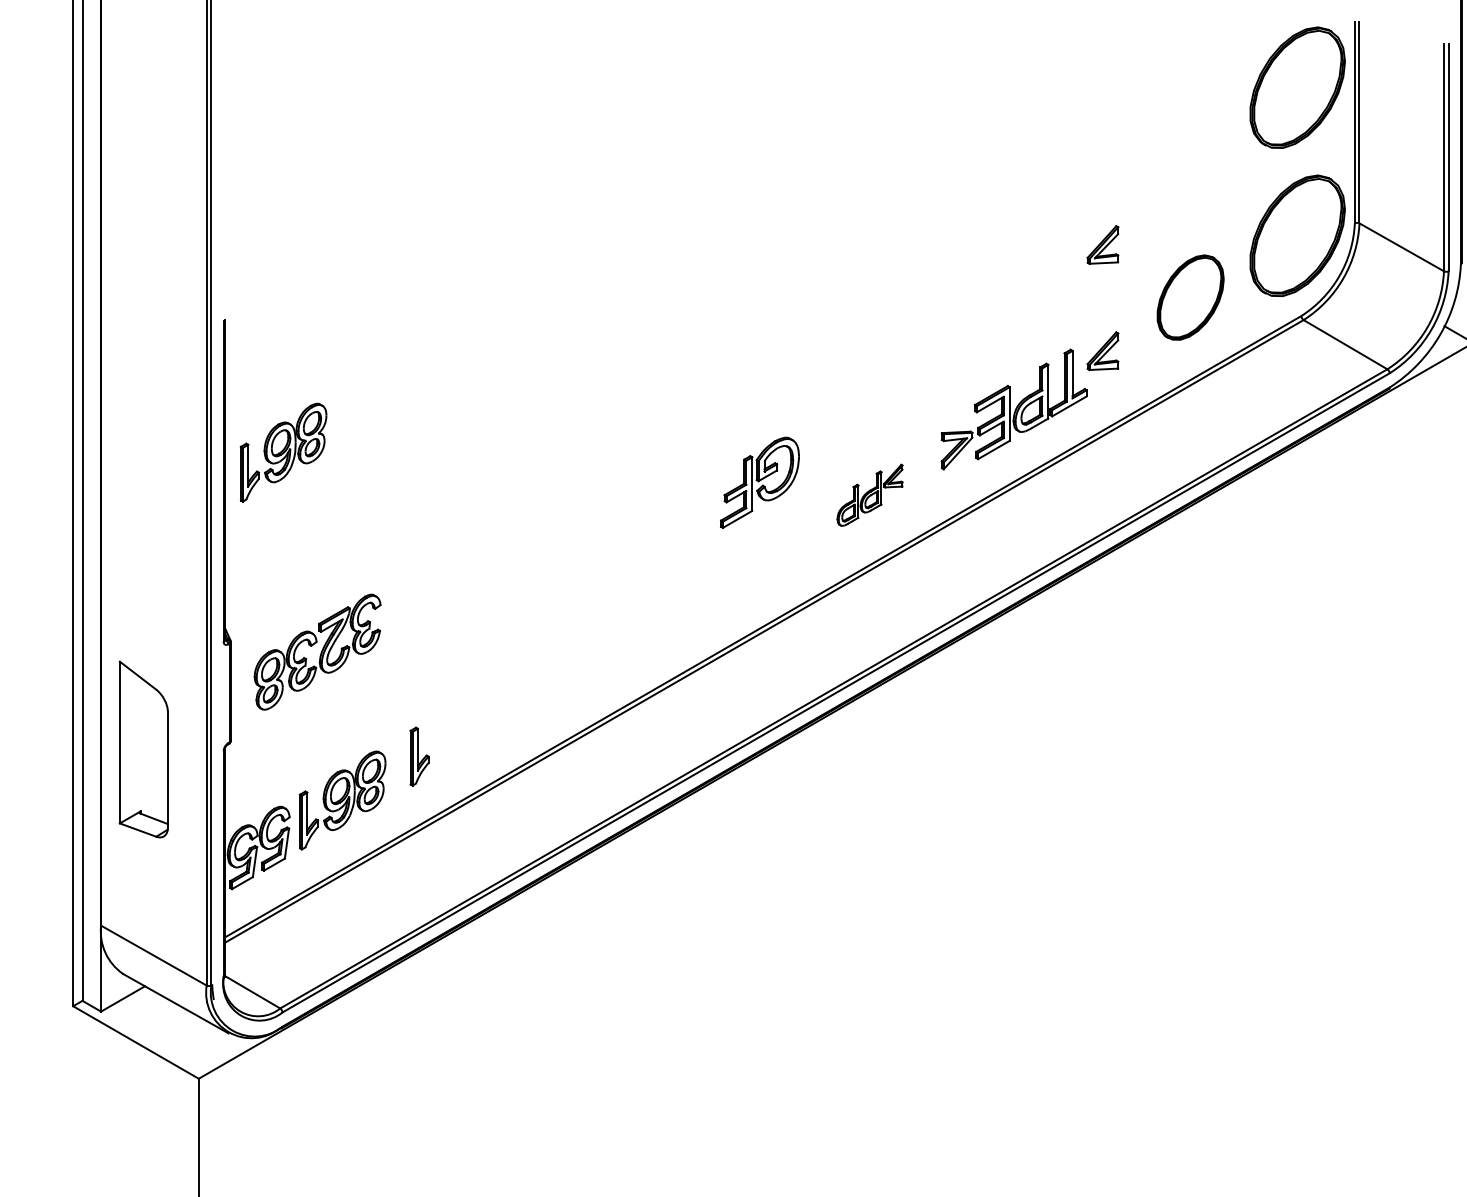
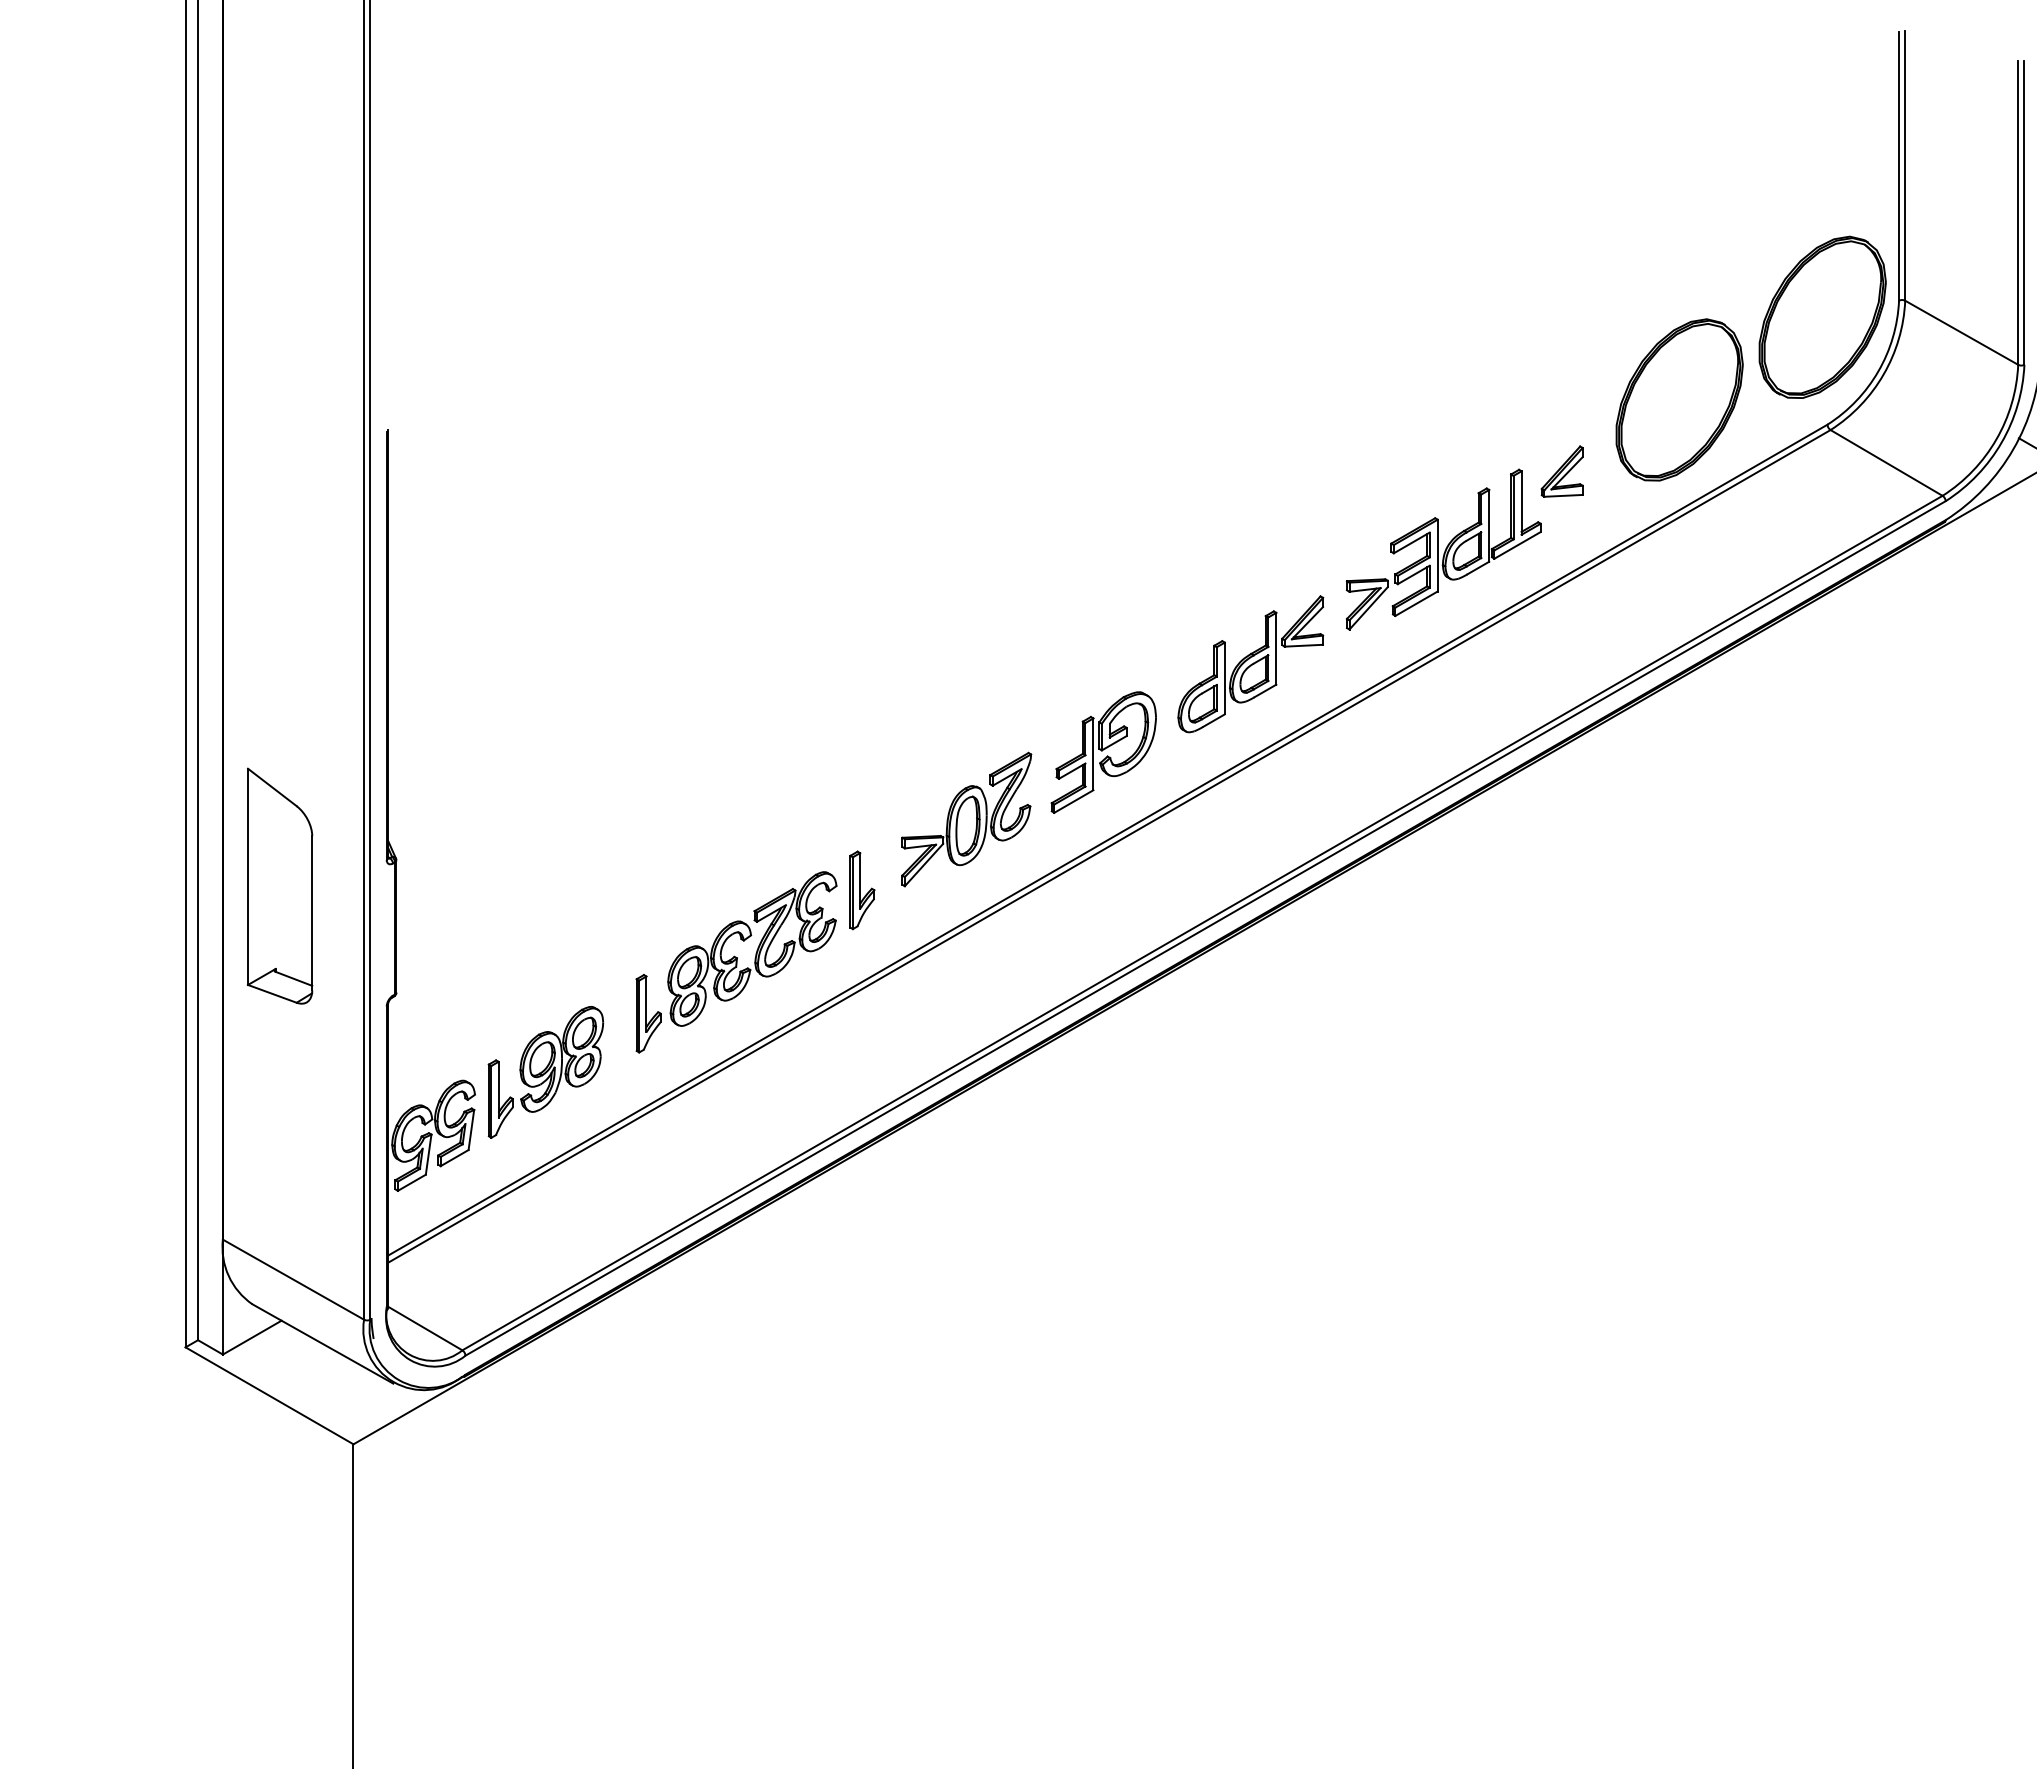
part: (1297, 87) -> (1822, 118), removed
part: (1102, 244) -> (1561, 329), removed
part: (1190, 297) -> (1679, 399), size x1.43
part: (283, 452) -> (466, 607), removed
part: (759, 482) -> (1103, 752), moved
part: (869, 495) -> (1250, 664), size x1.67
part: (657, 611) -> (966, 819), added
part: (317, 651) -> (752, 948), moved
part: (579, 664) -> (862, 890), added
part: (144, 749) -> (280, 885), moved

